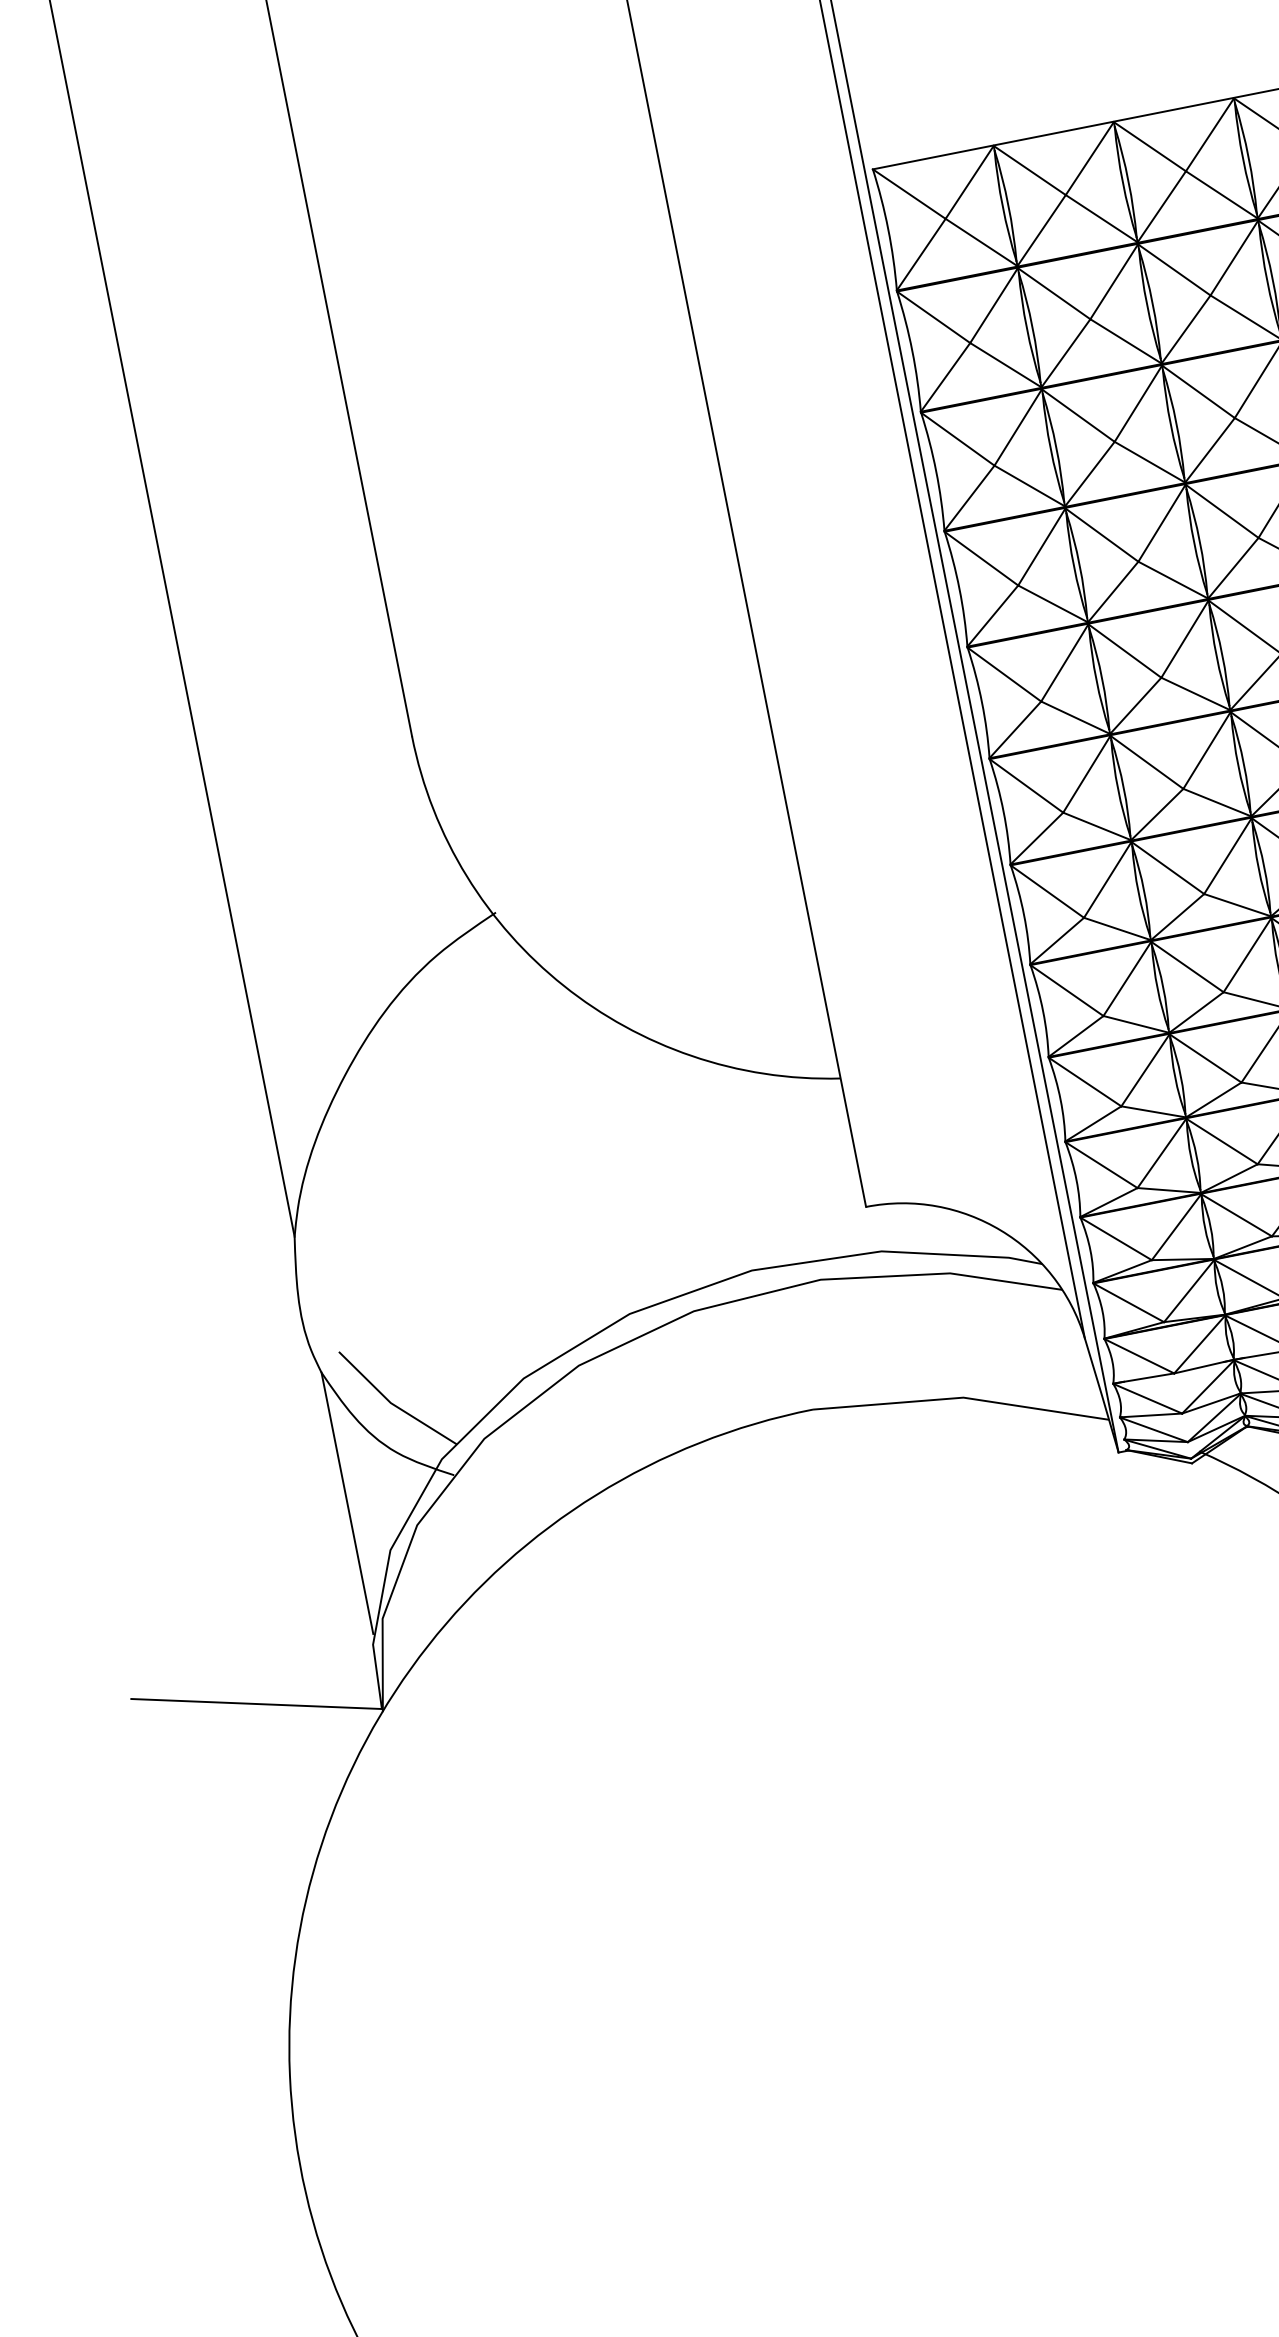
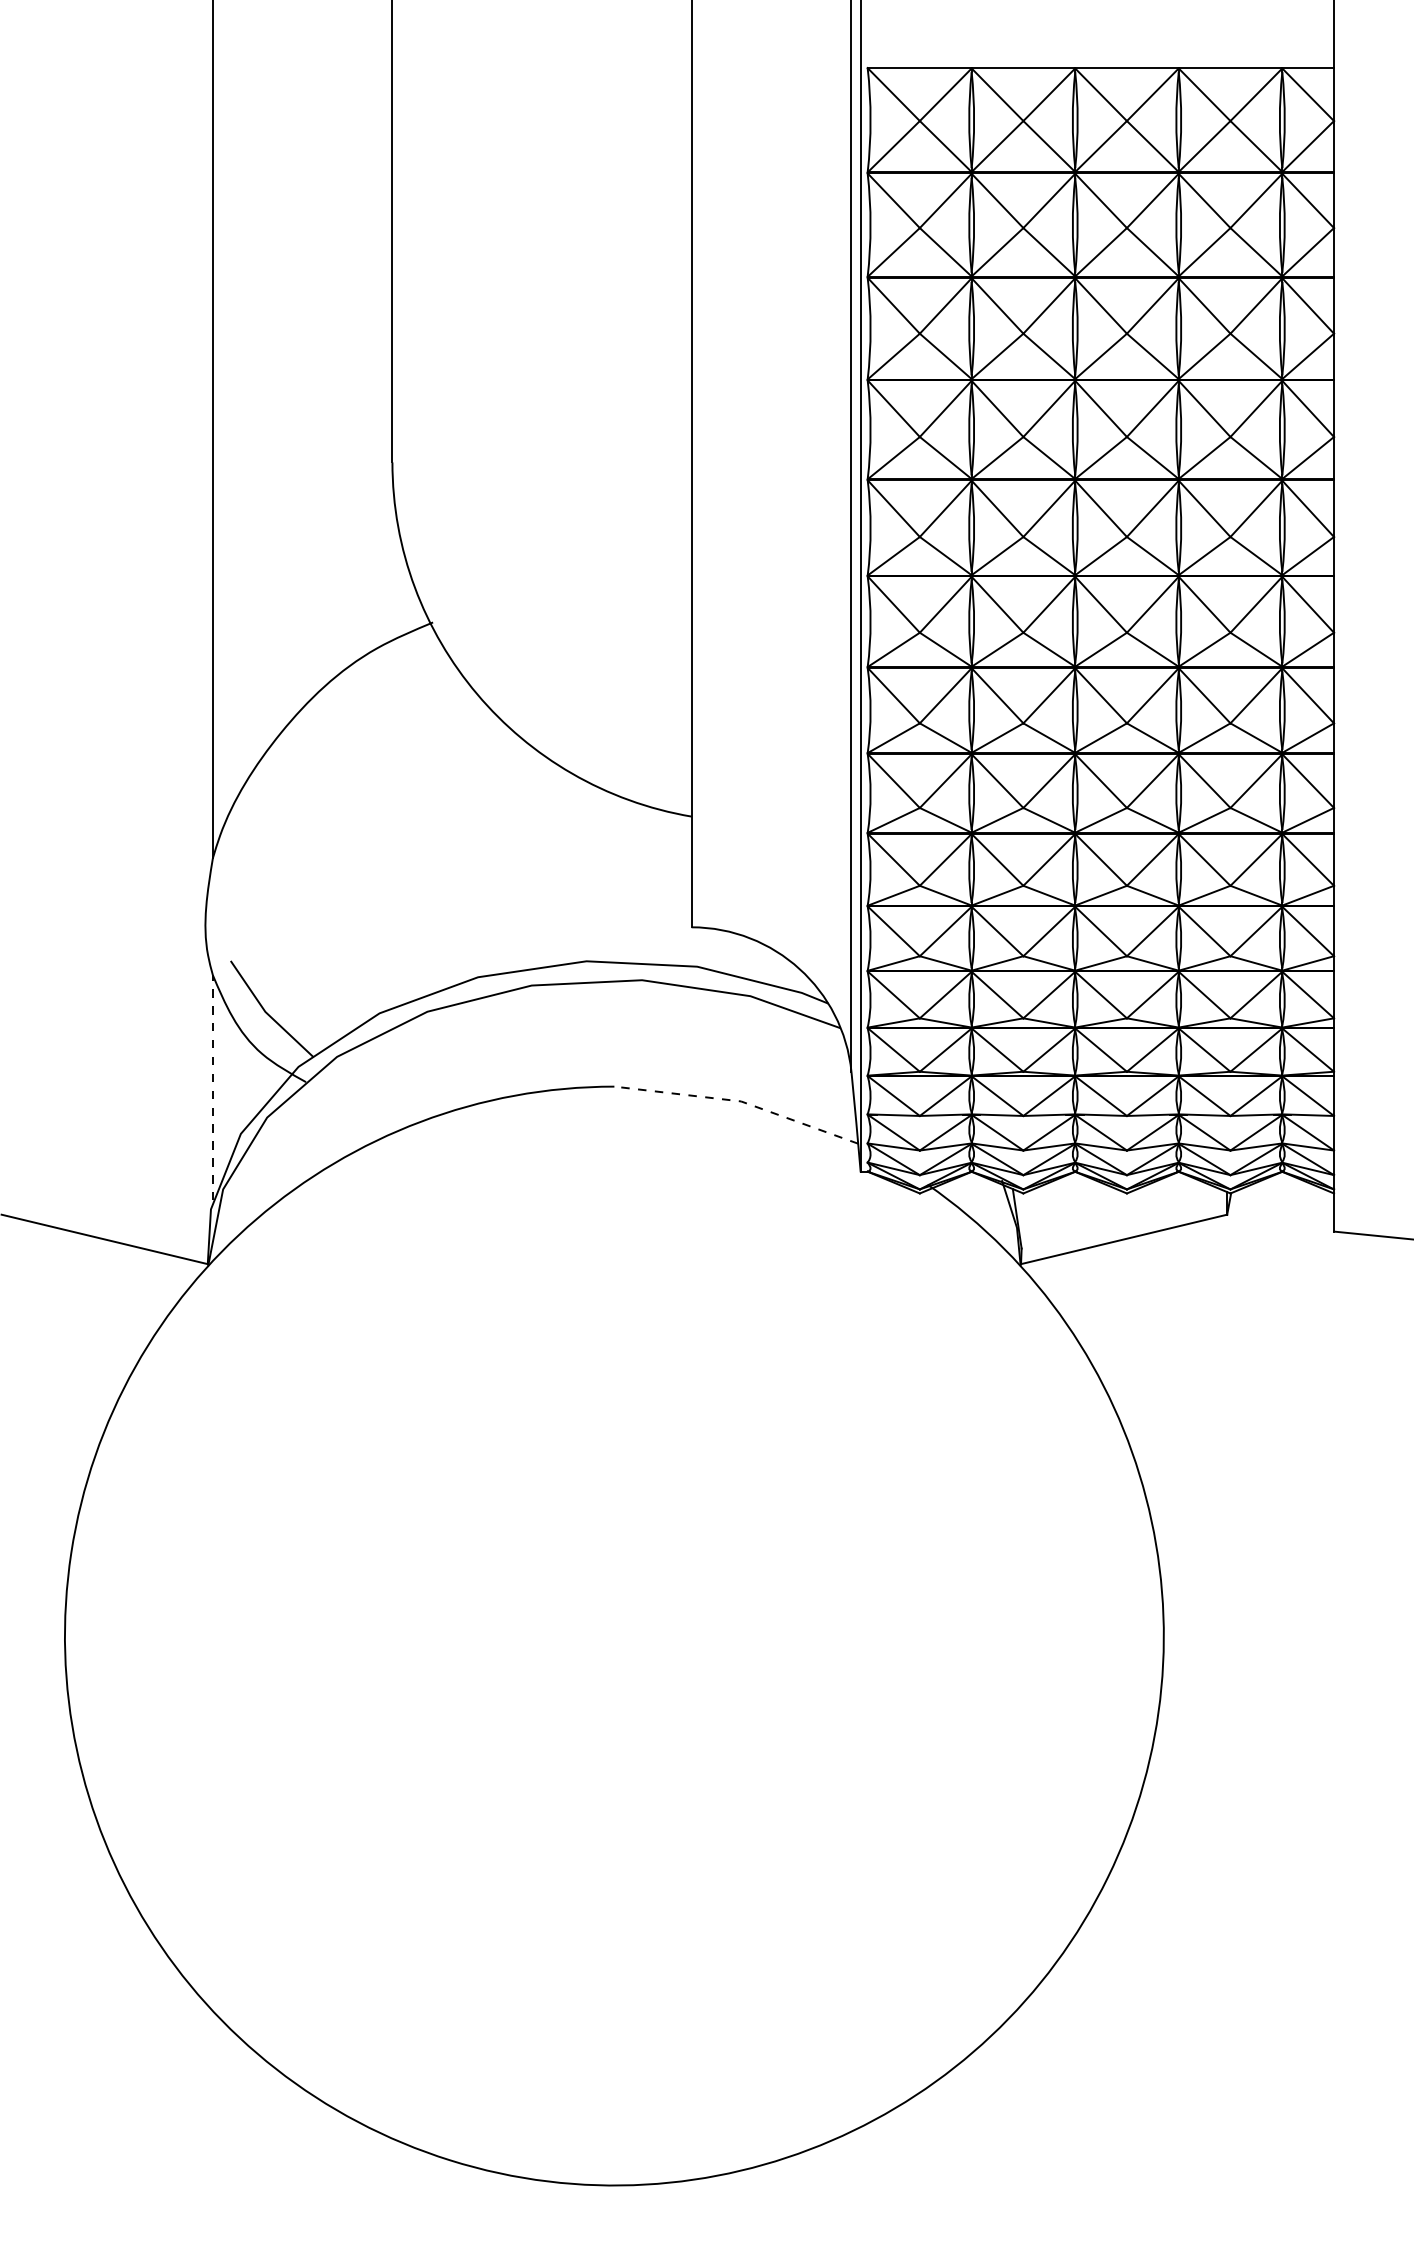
line: (962, 1397) -> (740, 1101), solid -> dashed
line: (346, 1502) -> (212, 1087), solid -> dashed

